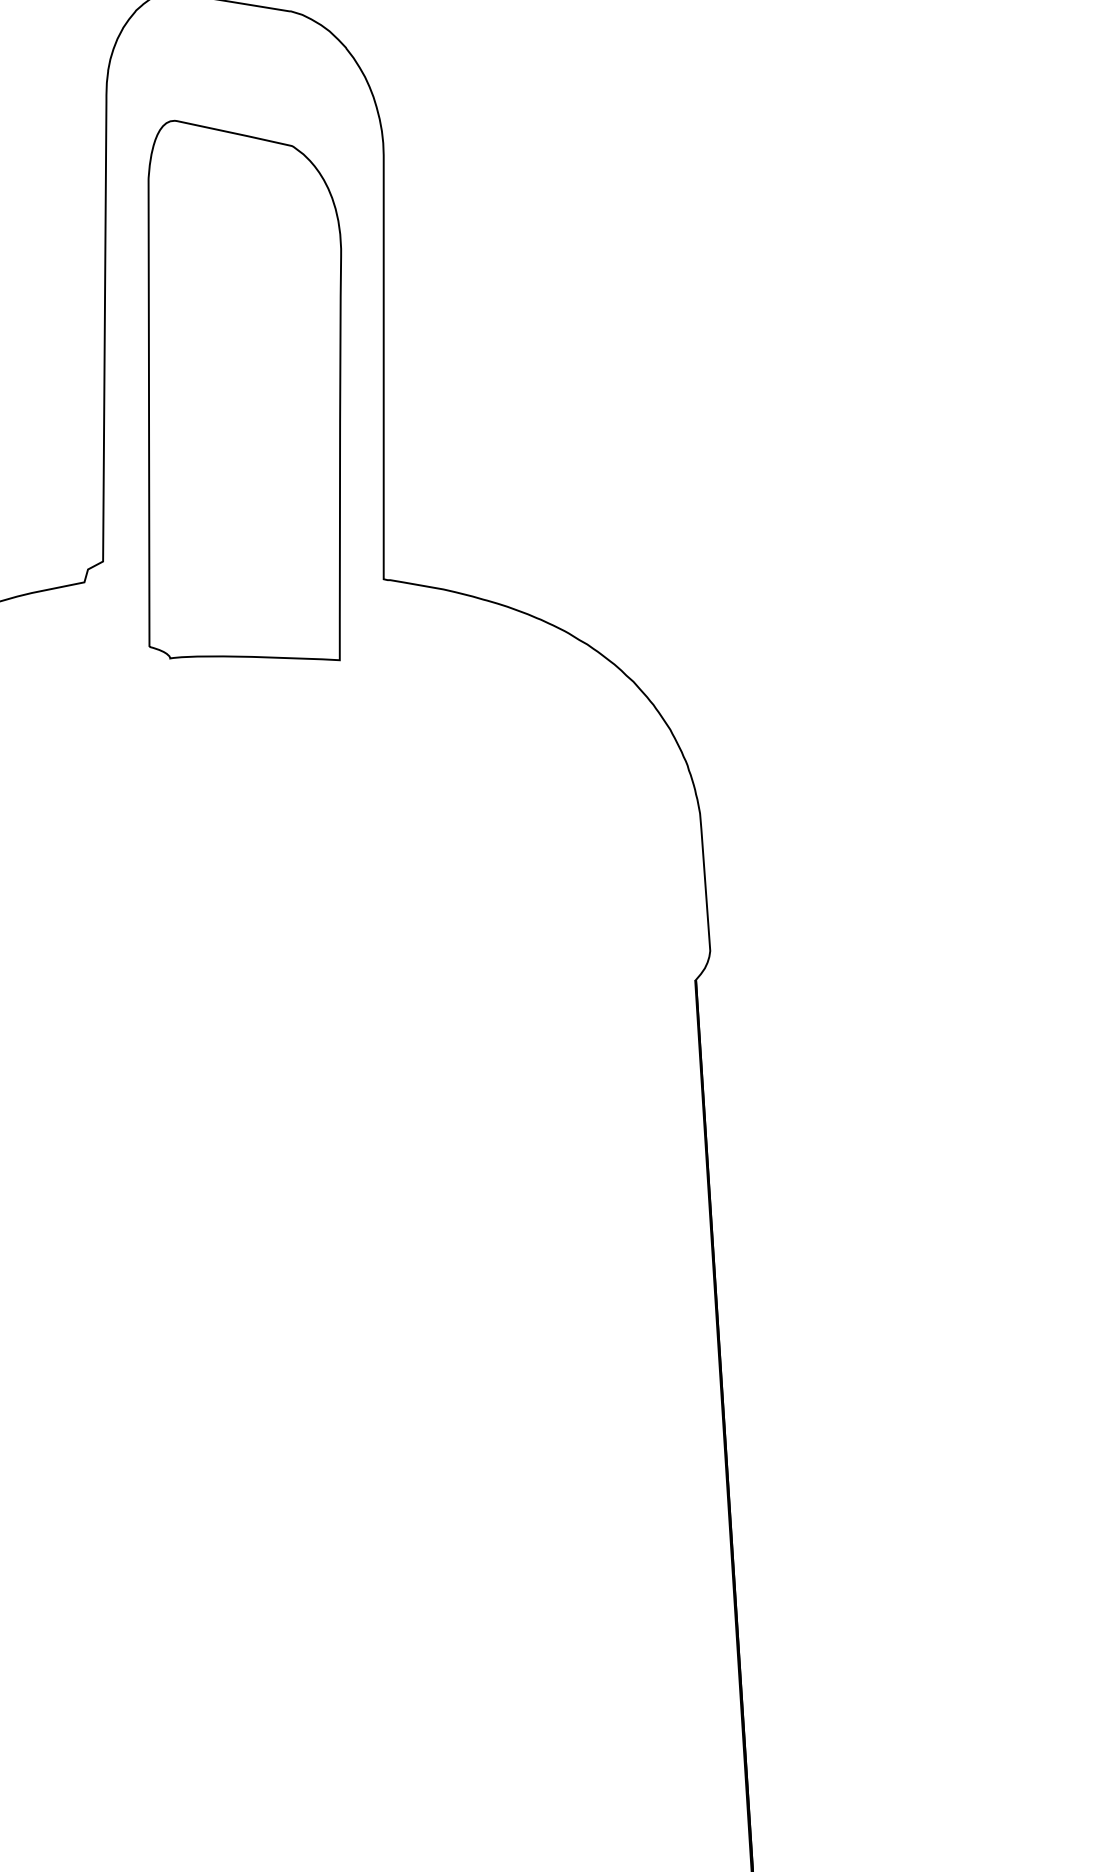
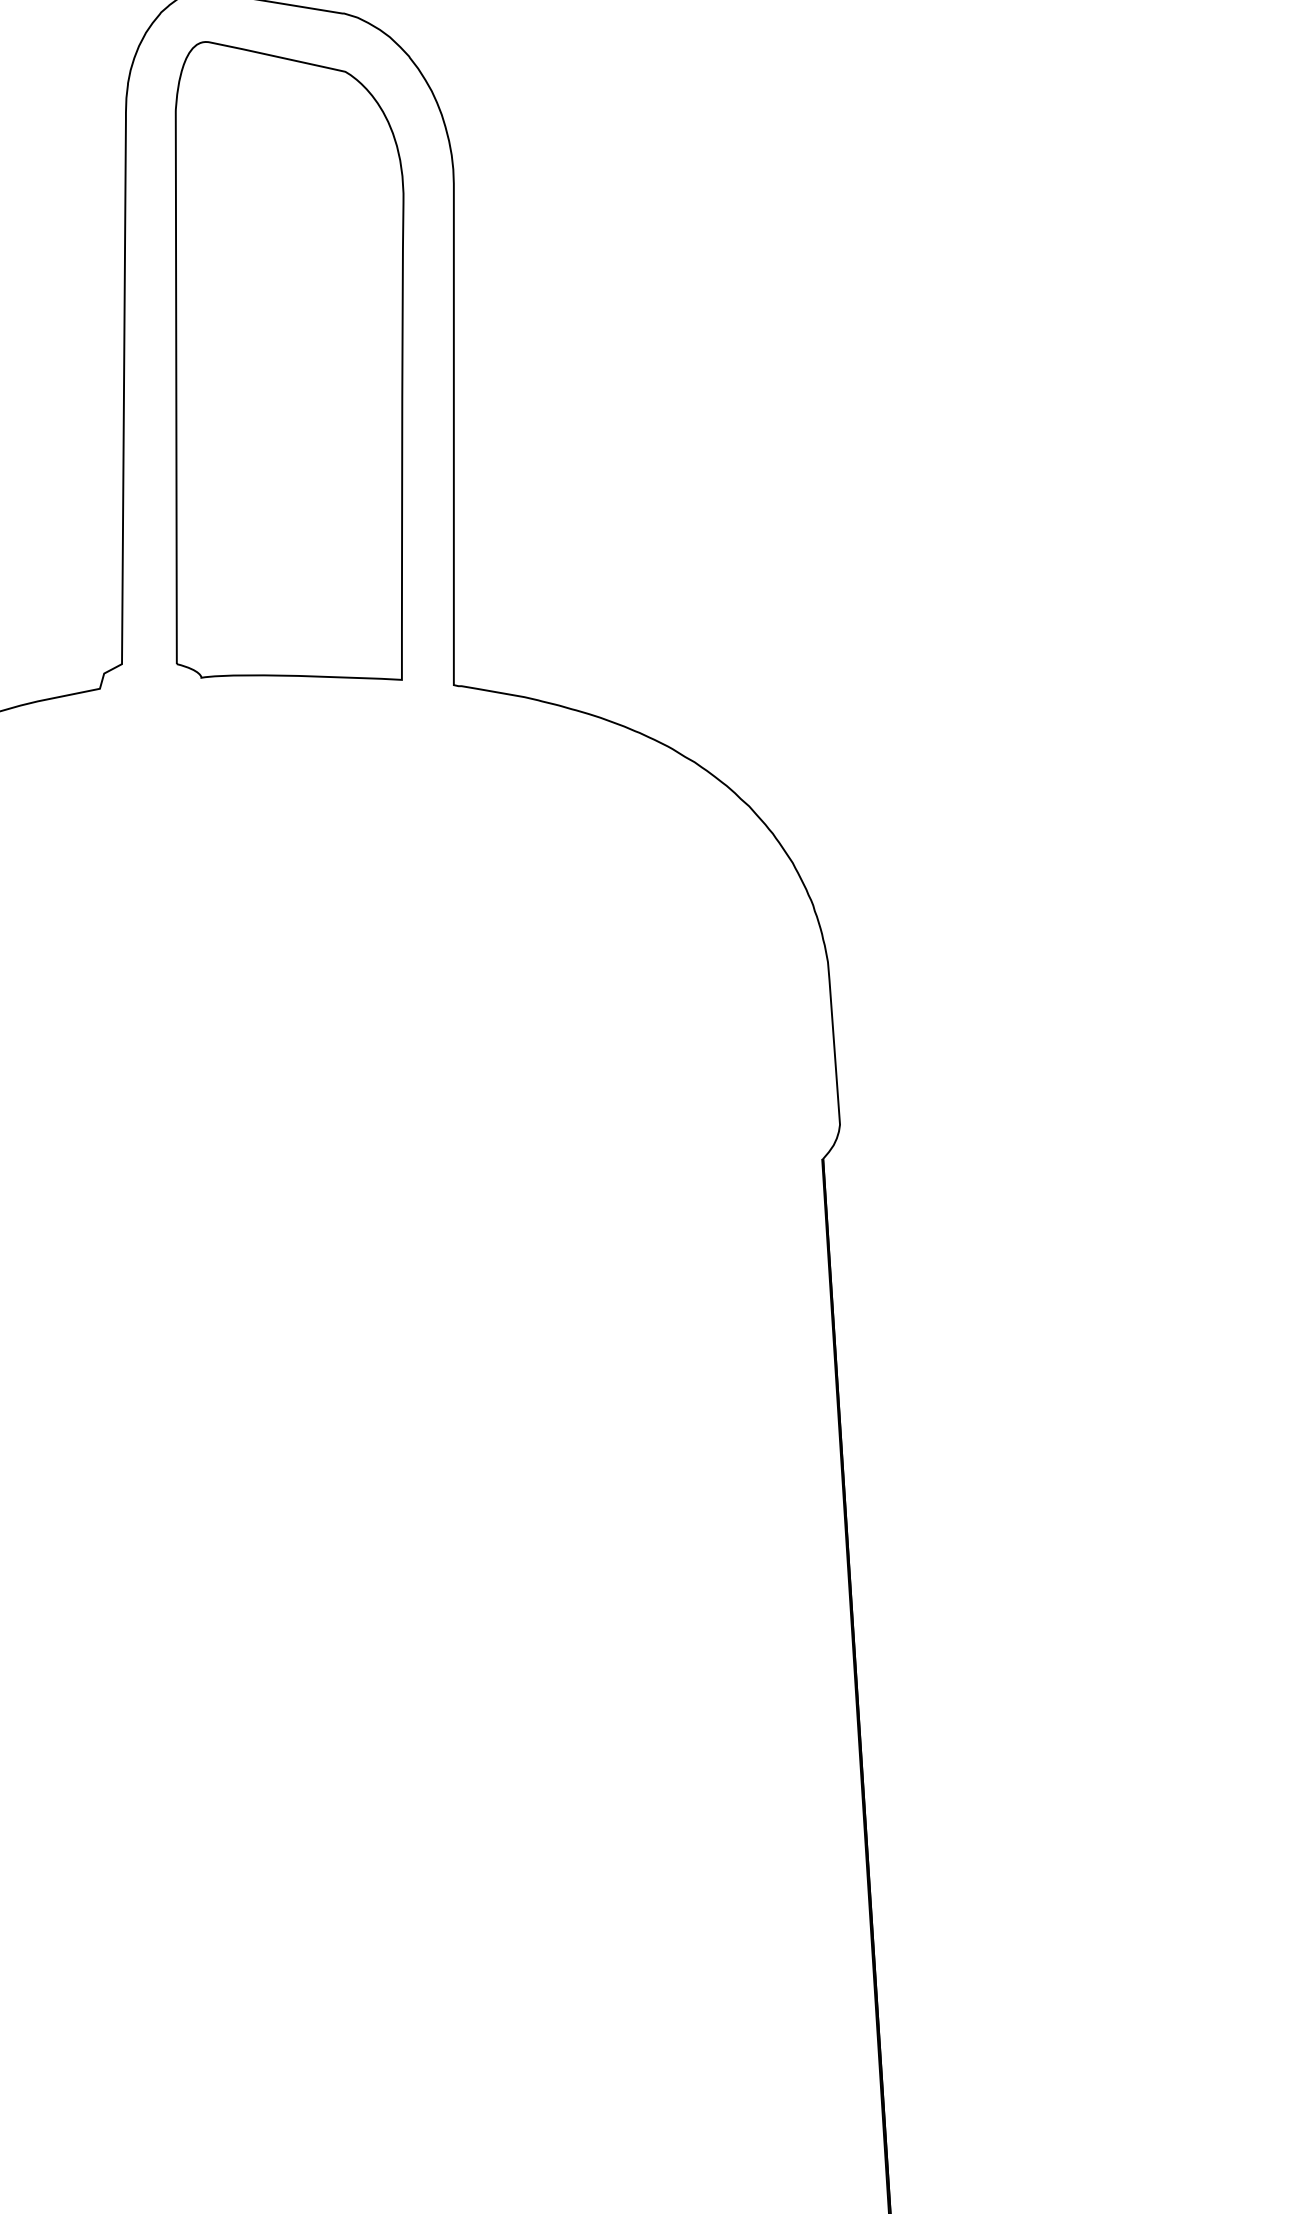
part: (244, 390) -> (289, 360), moved

